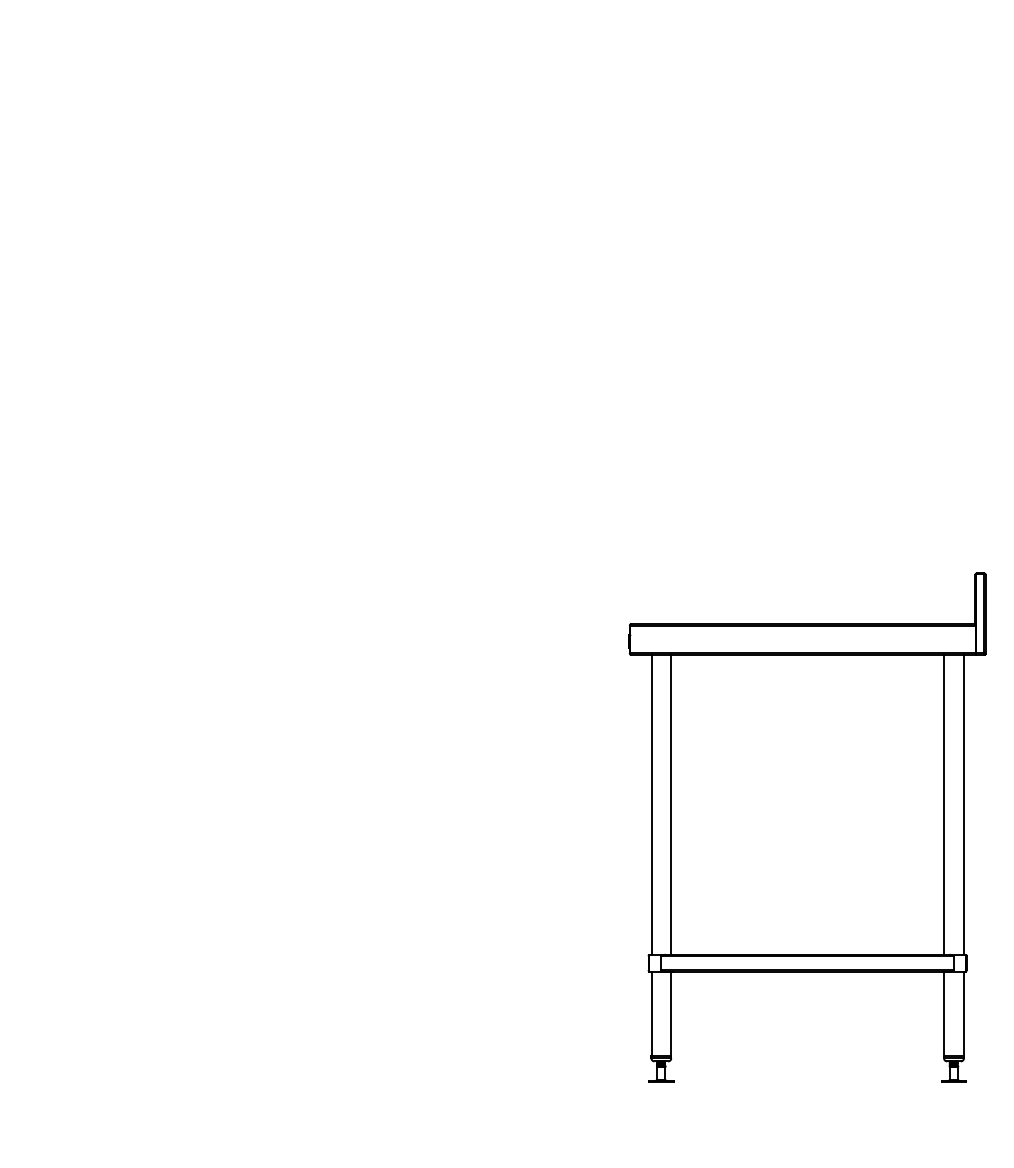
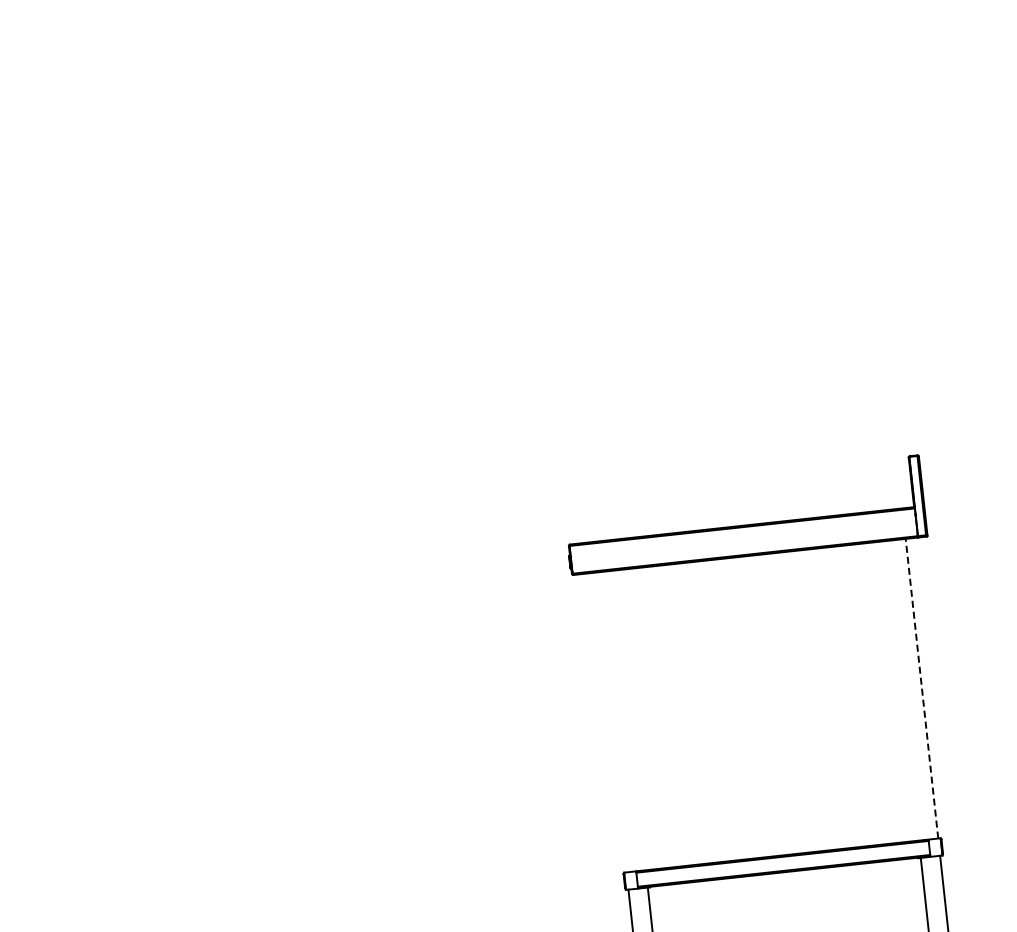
line: (651, 804) -> (610, 722), removed
line: (671, 804) -> (630, 720), removed
line: (944, 804) -> (902, 690), removed
line: (963, 804) -> (921, 688), solid -> dashed

